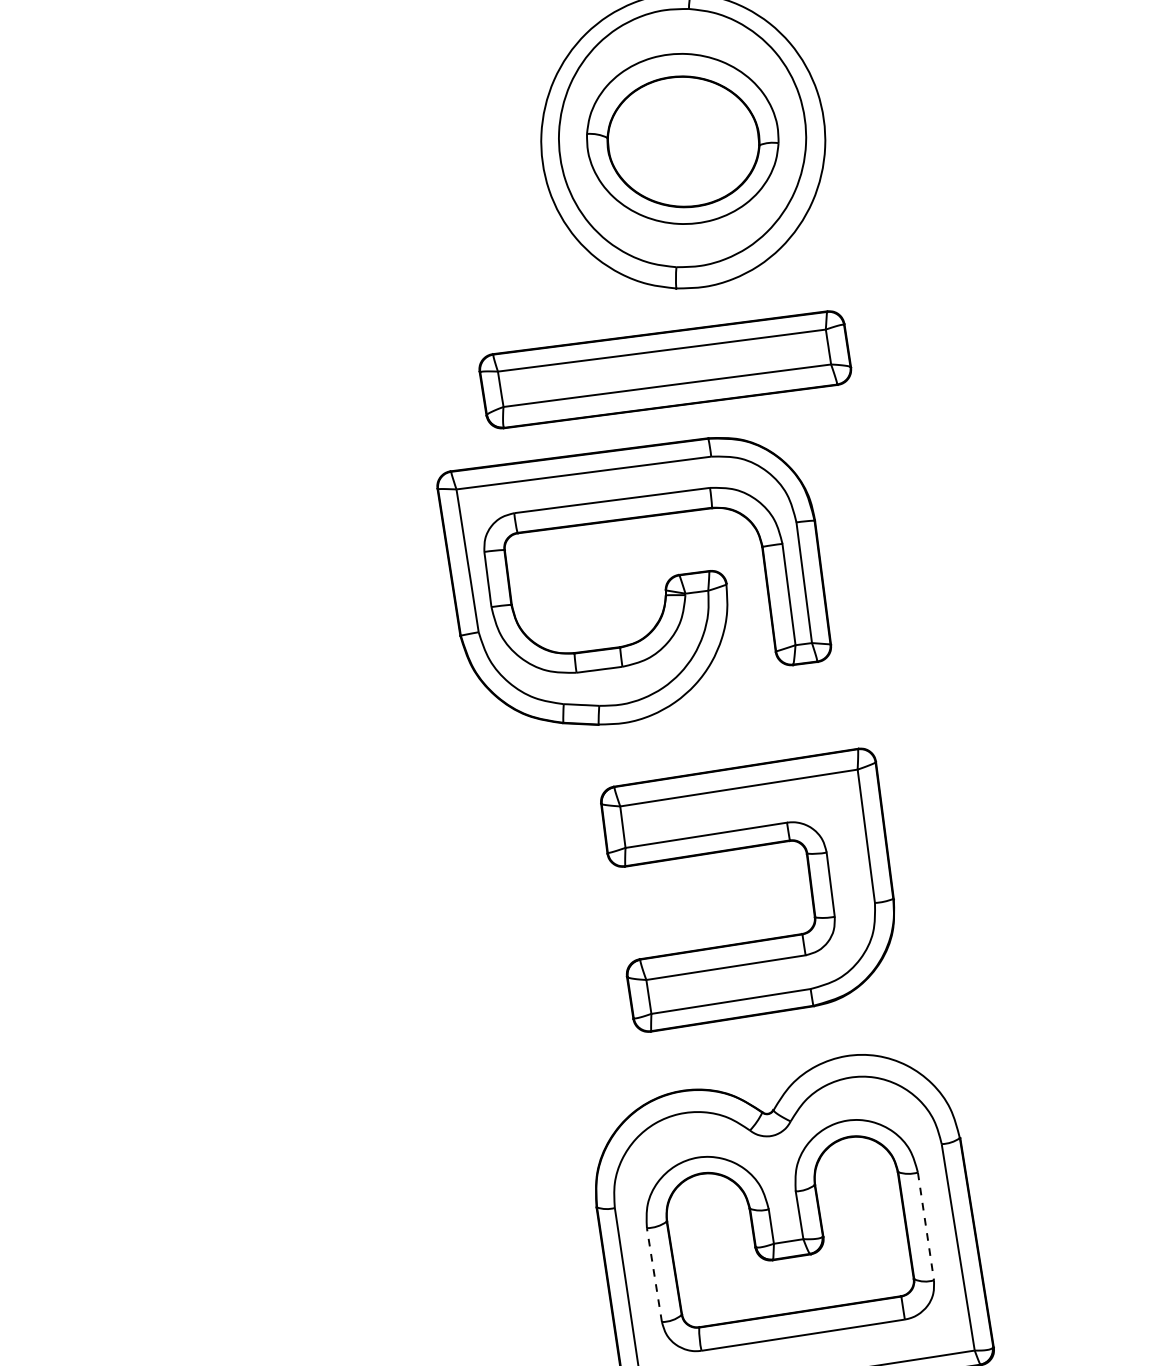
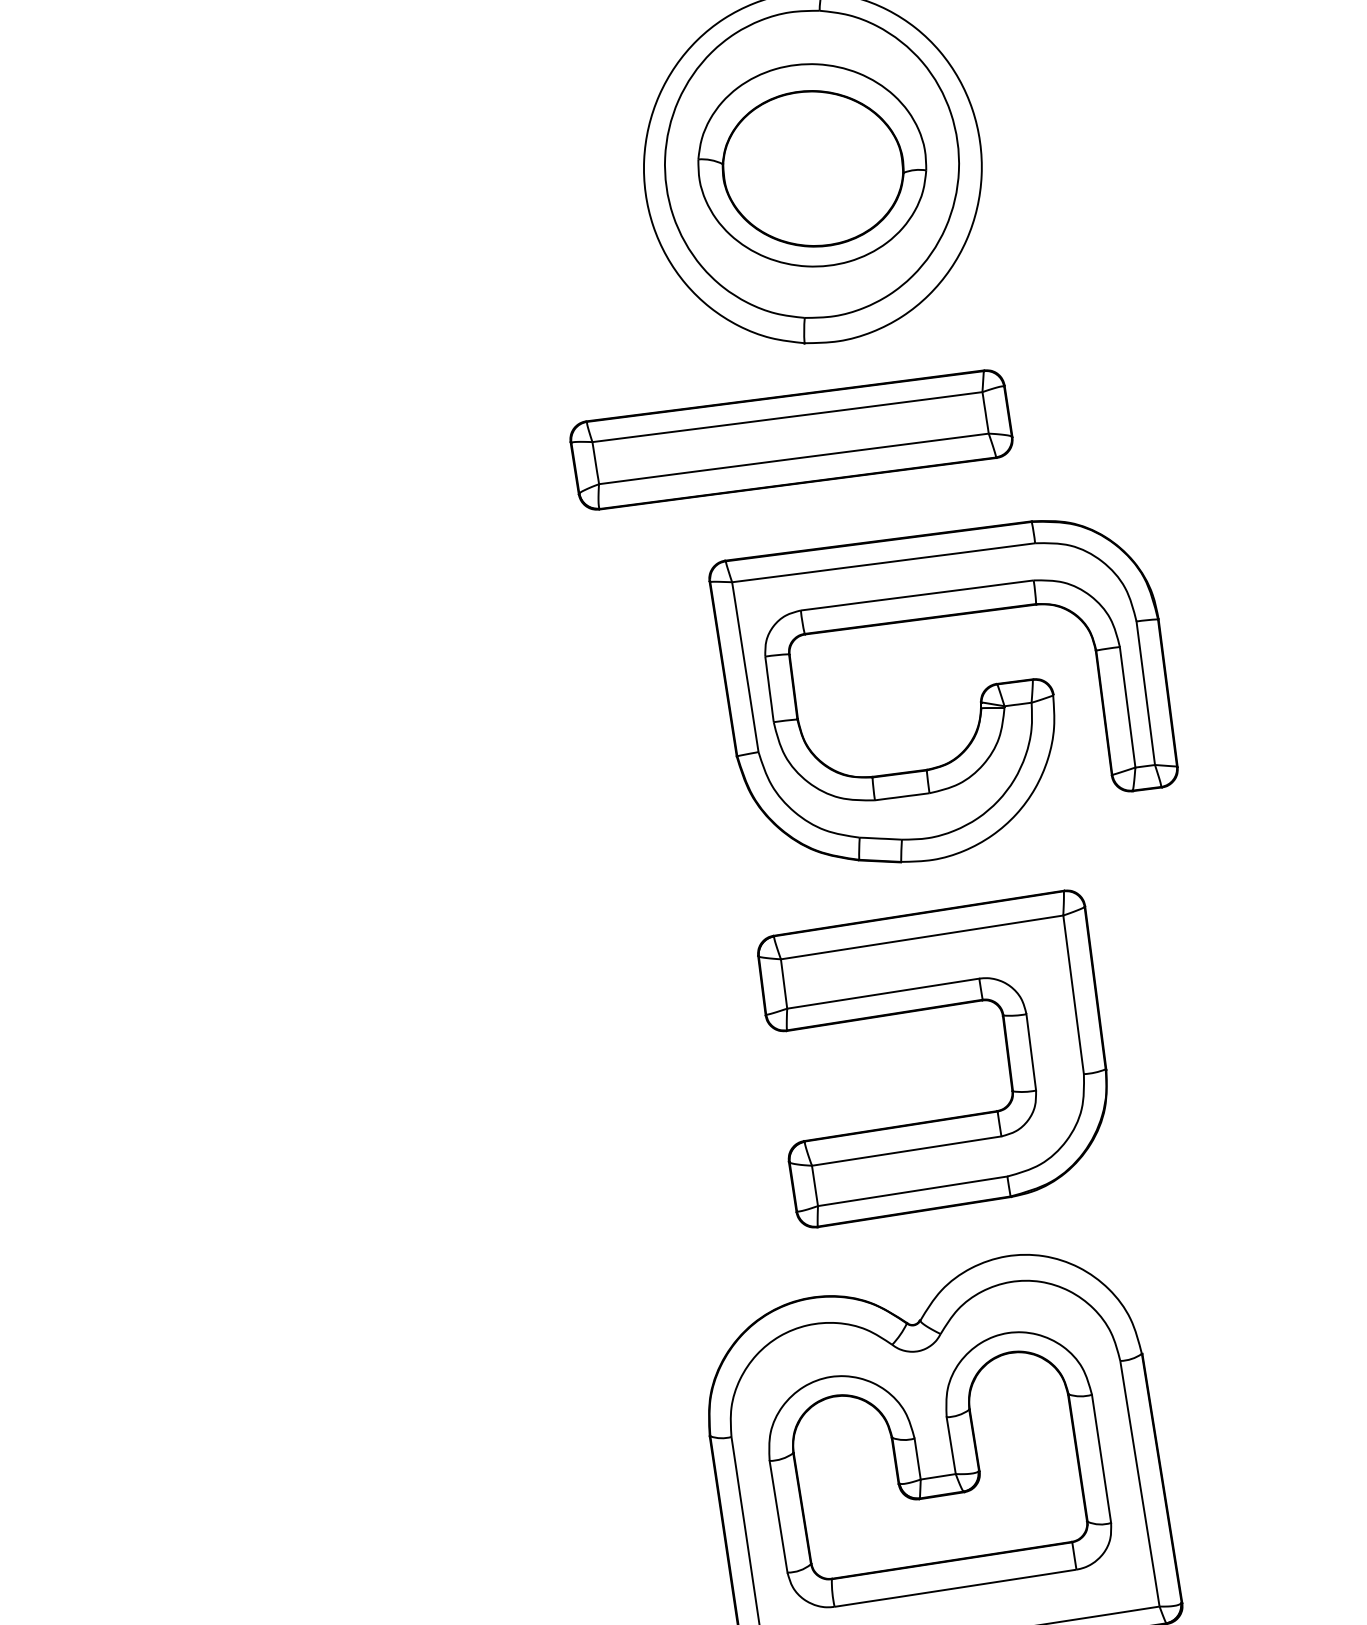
part: (665, 585) -> (980, 696), moved
part: (742, 849) -> (926, 1010), moved
line: (925, 1226) -> (1101, 1458), dashed -> solid
line: (654, 1274) -> (778, 1516), dashed -> solid

